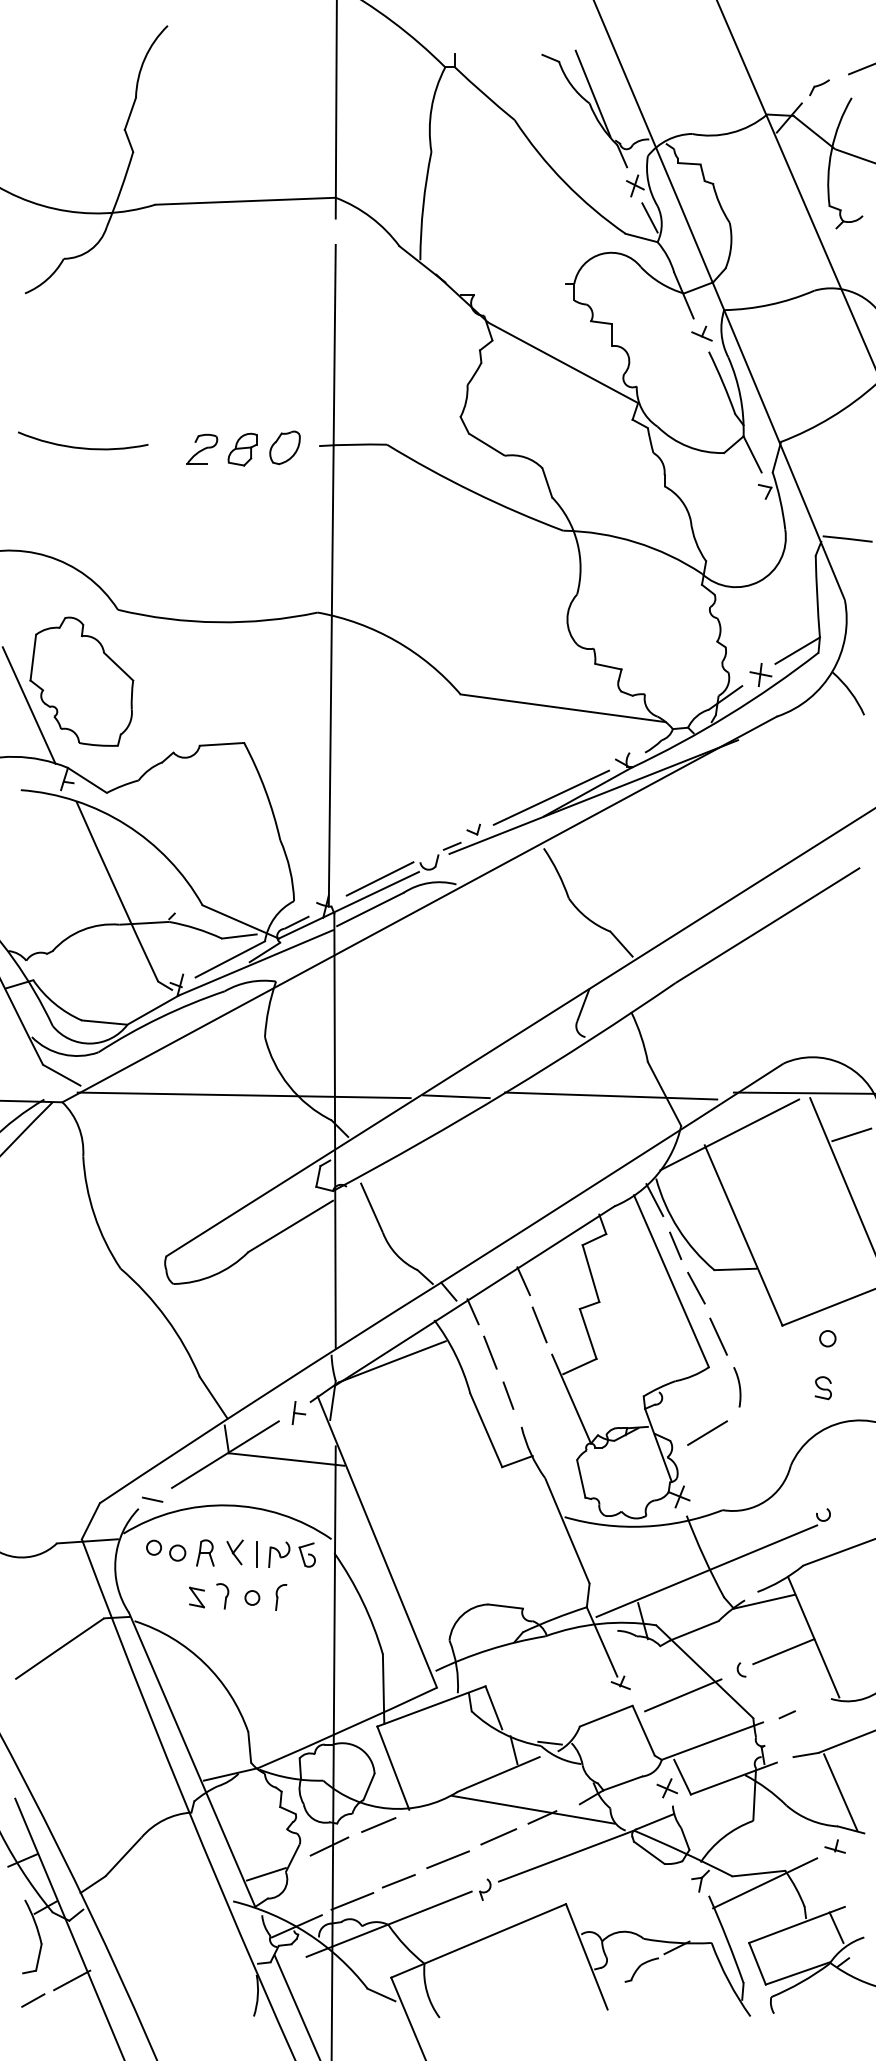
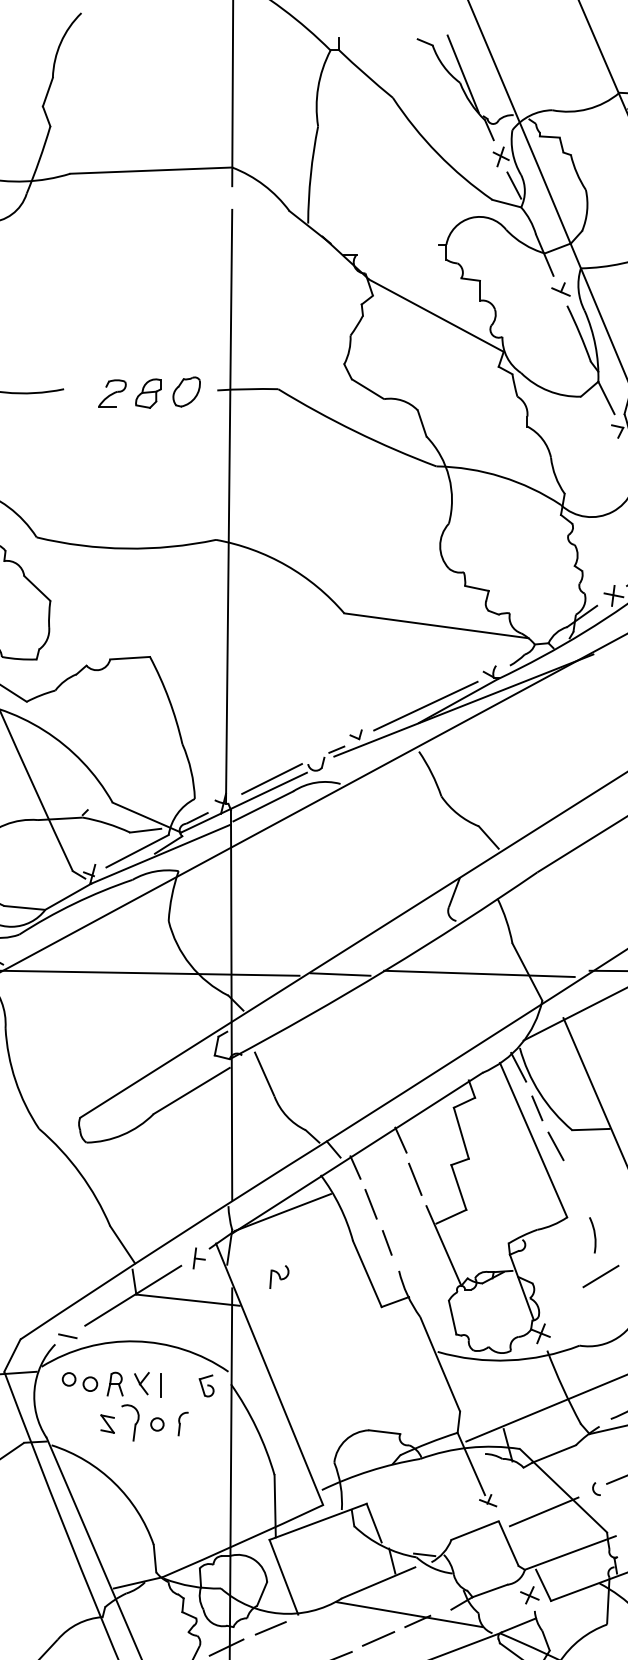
line: (718, 1336) -> (575, 1189), removed
line: (707, 1432) -> (600, 1275), moved
part: (279, 1554) -> (279, 1276), moved
part: (222, 1596) -> (130, 1423), size x1.6

